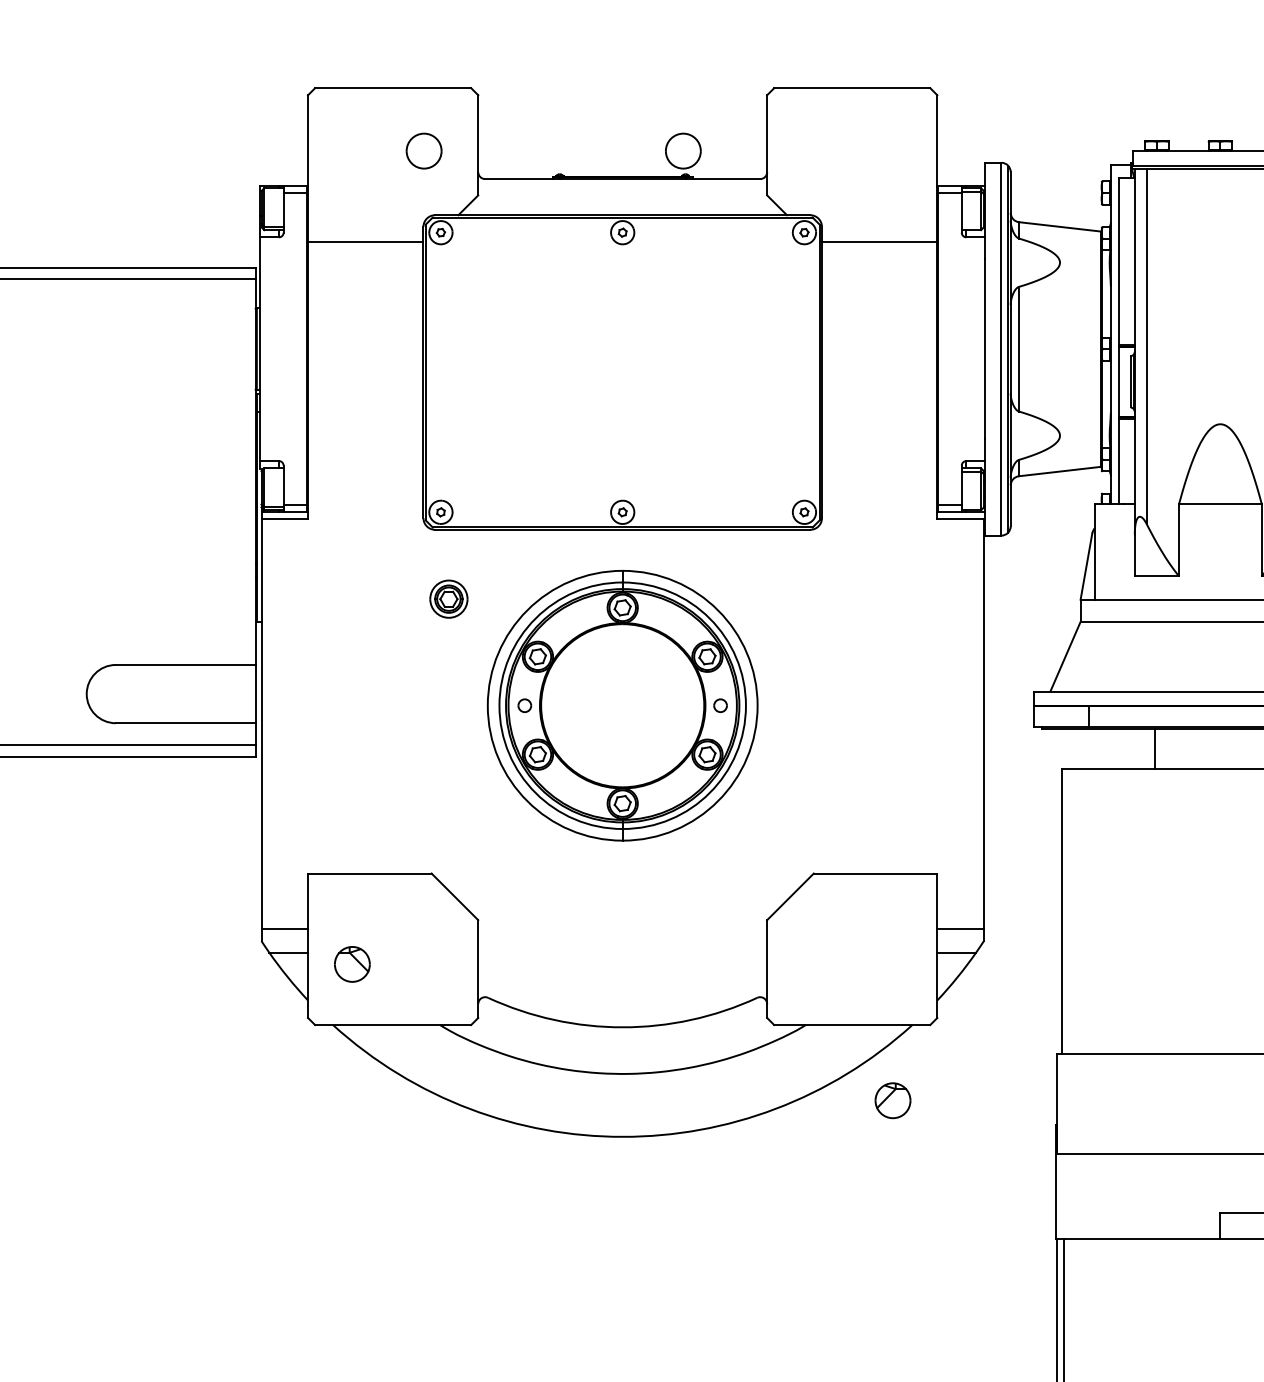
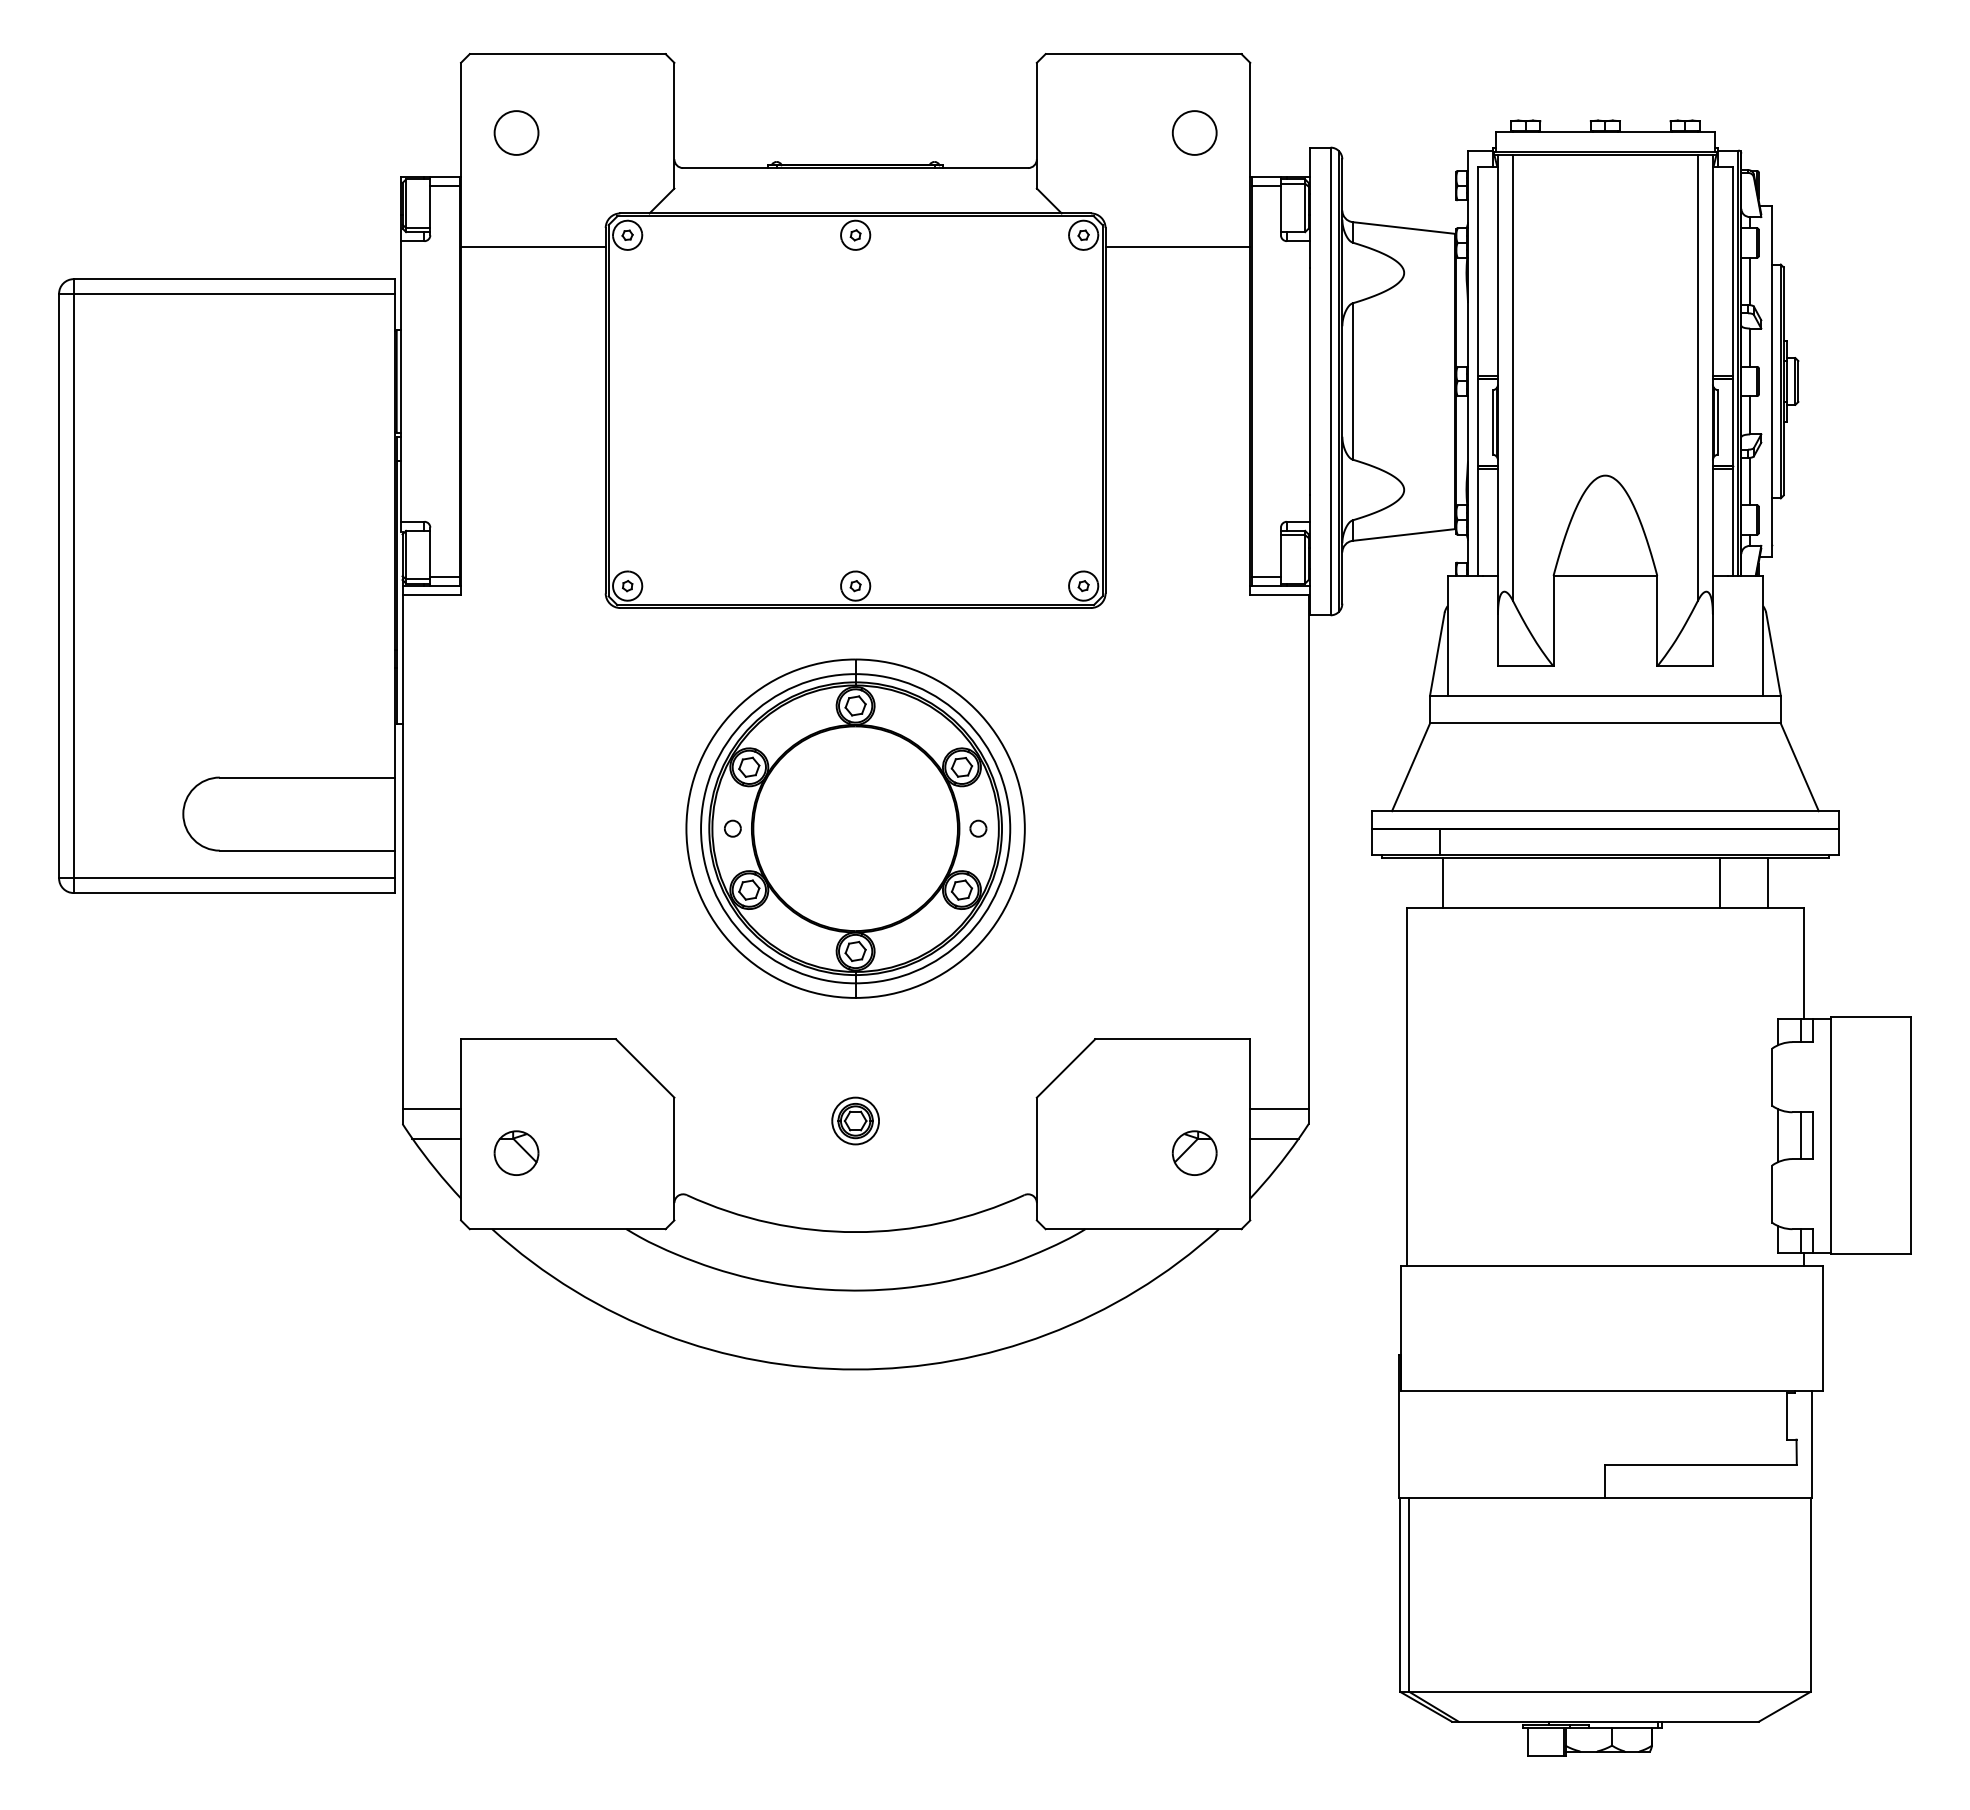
part: (424, 150) -> (516, 132), moved
part: (683, 150) -> (1194, 132), moved
part: (448, 598) -> (855, 1120), moved
line: (1155, 748) -> (1443, 882), moved
part: (892, 1100) -> (1194, 1152), moved

